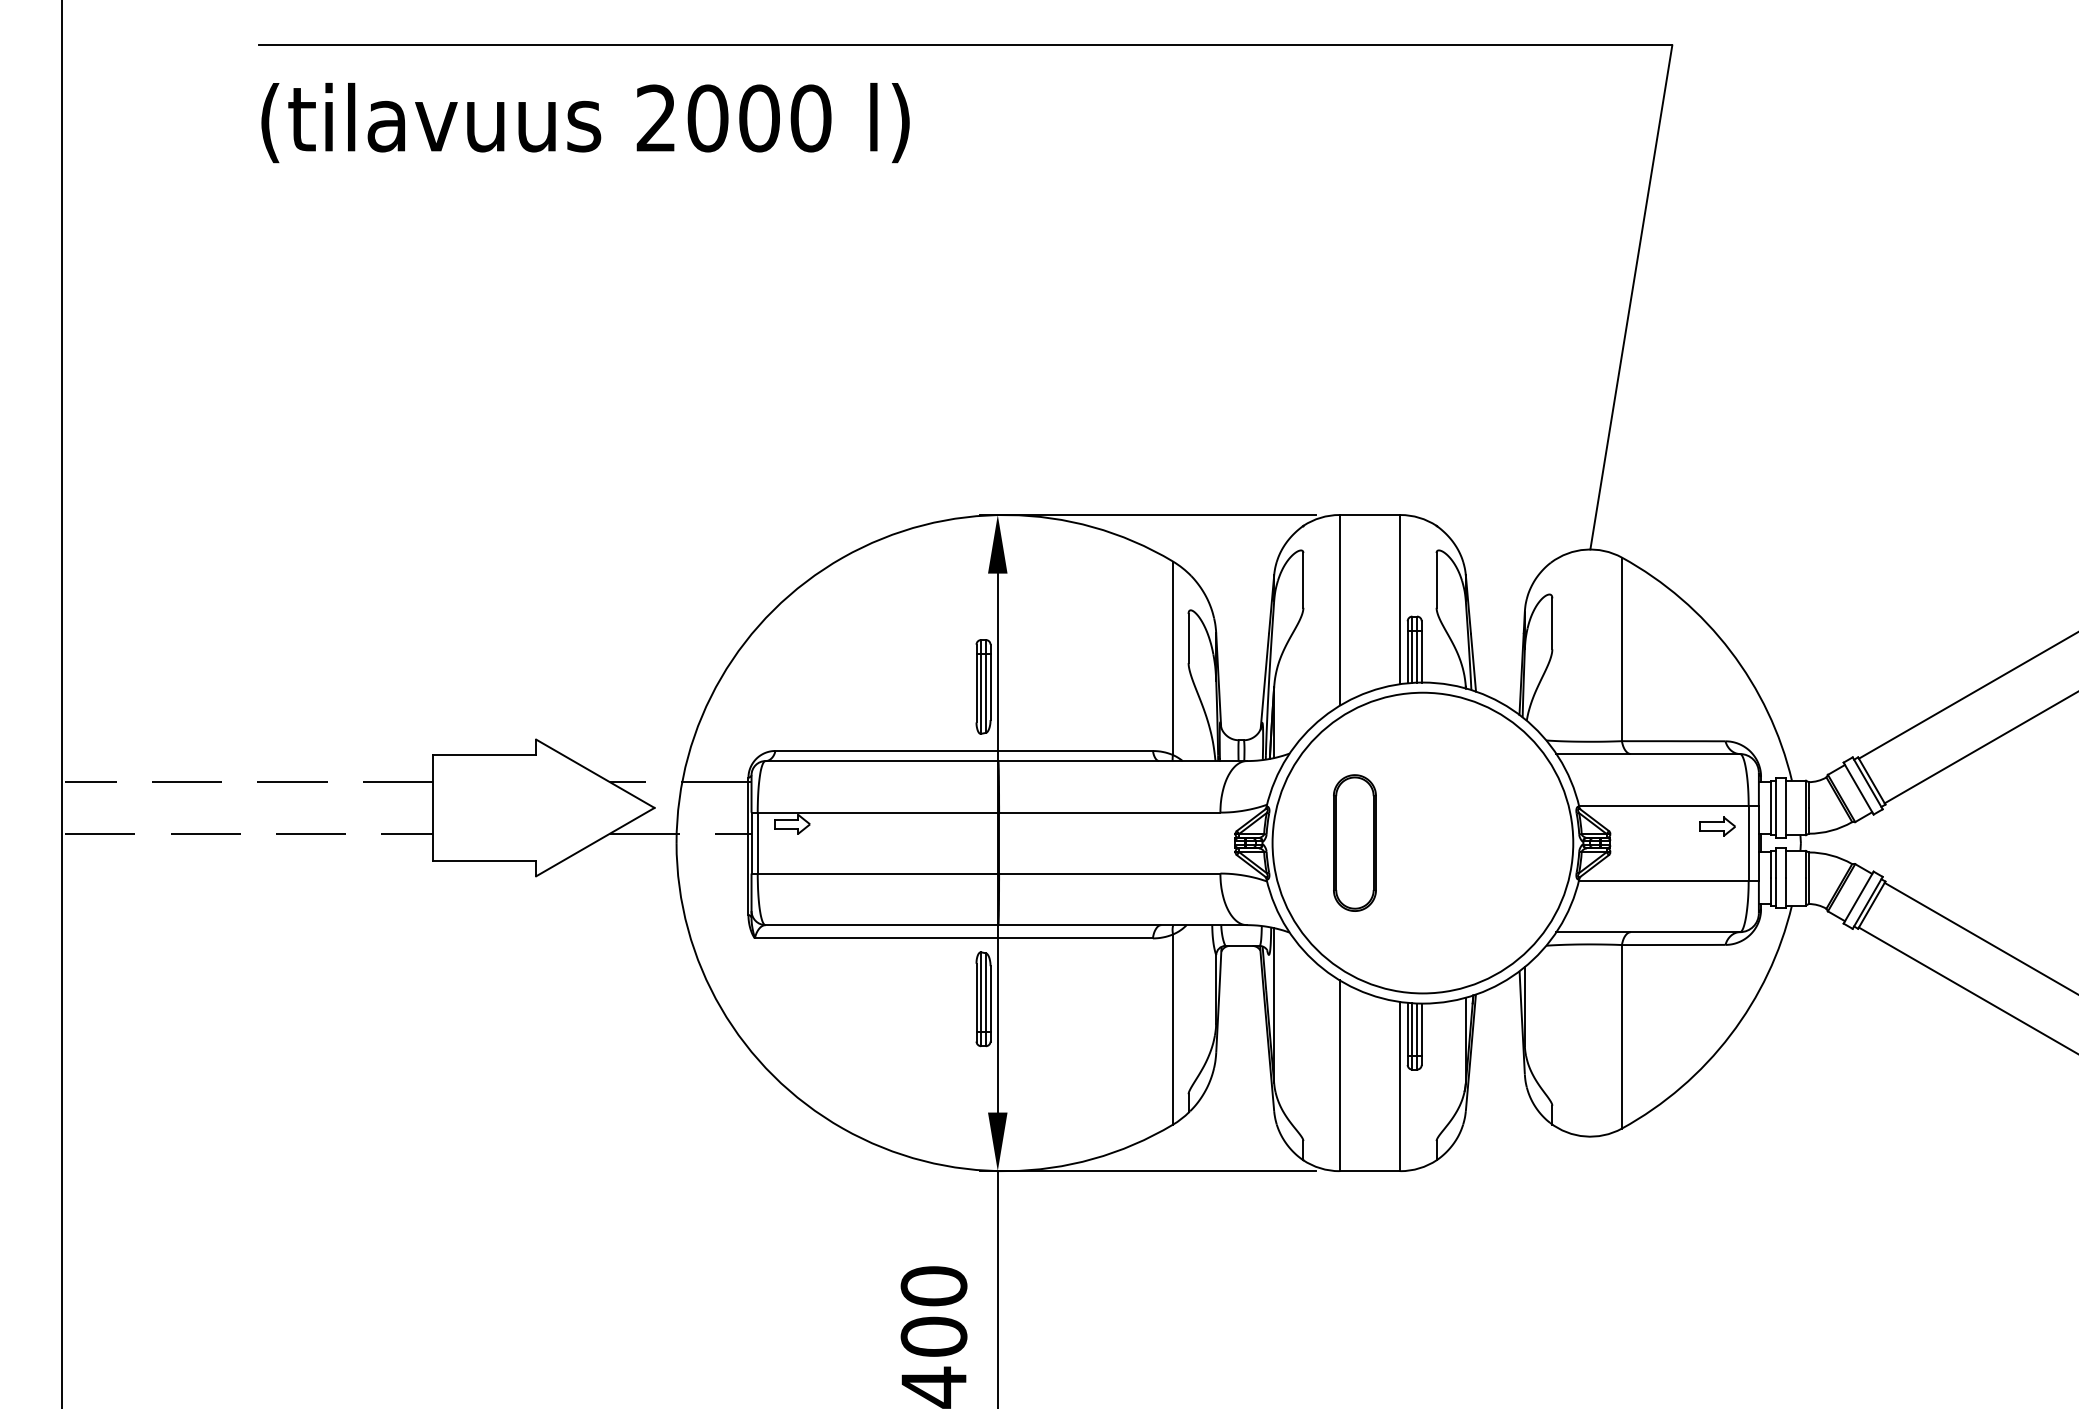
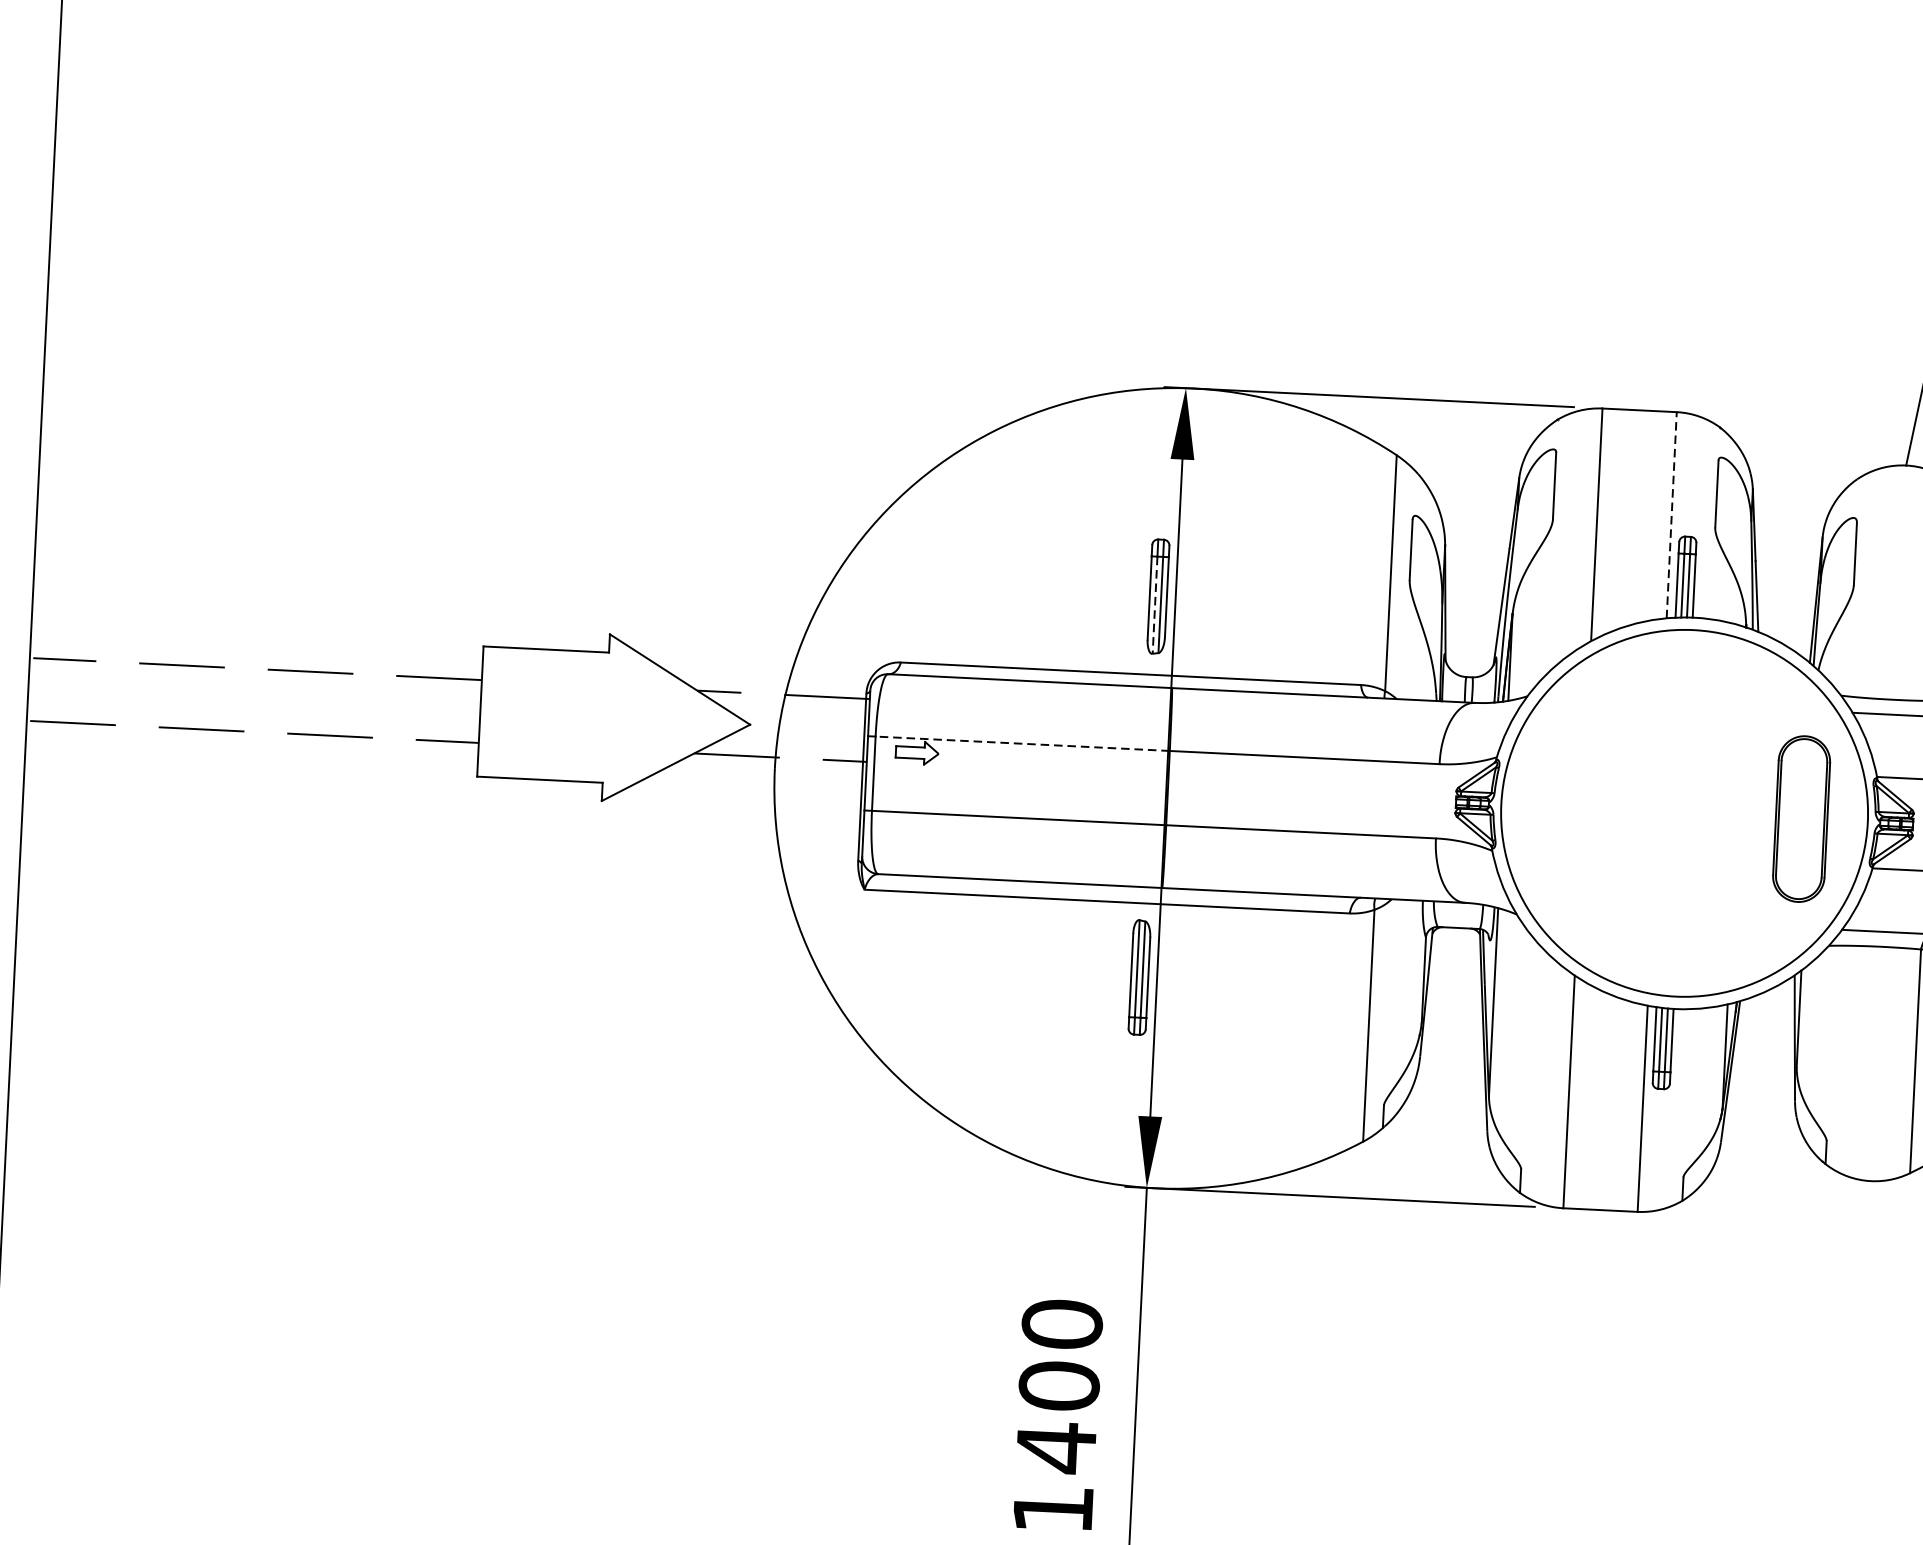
line: (1400, 599) -> (1671, 515), solid -> dashed
line: (981, 693) -> (1155, 604), solid -> dashed
line: (878, 812) -> (1022, 743), solid -> dashed
part: (1354, 842) -> (1801, 818), moved

